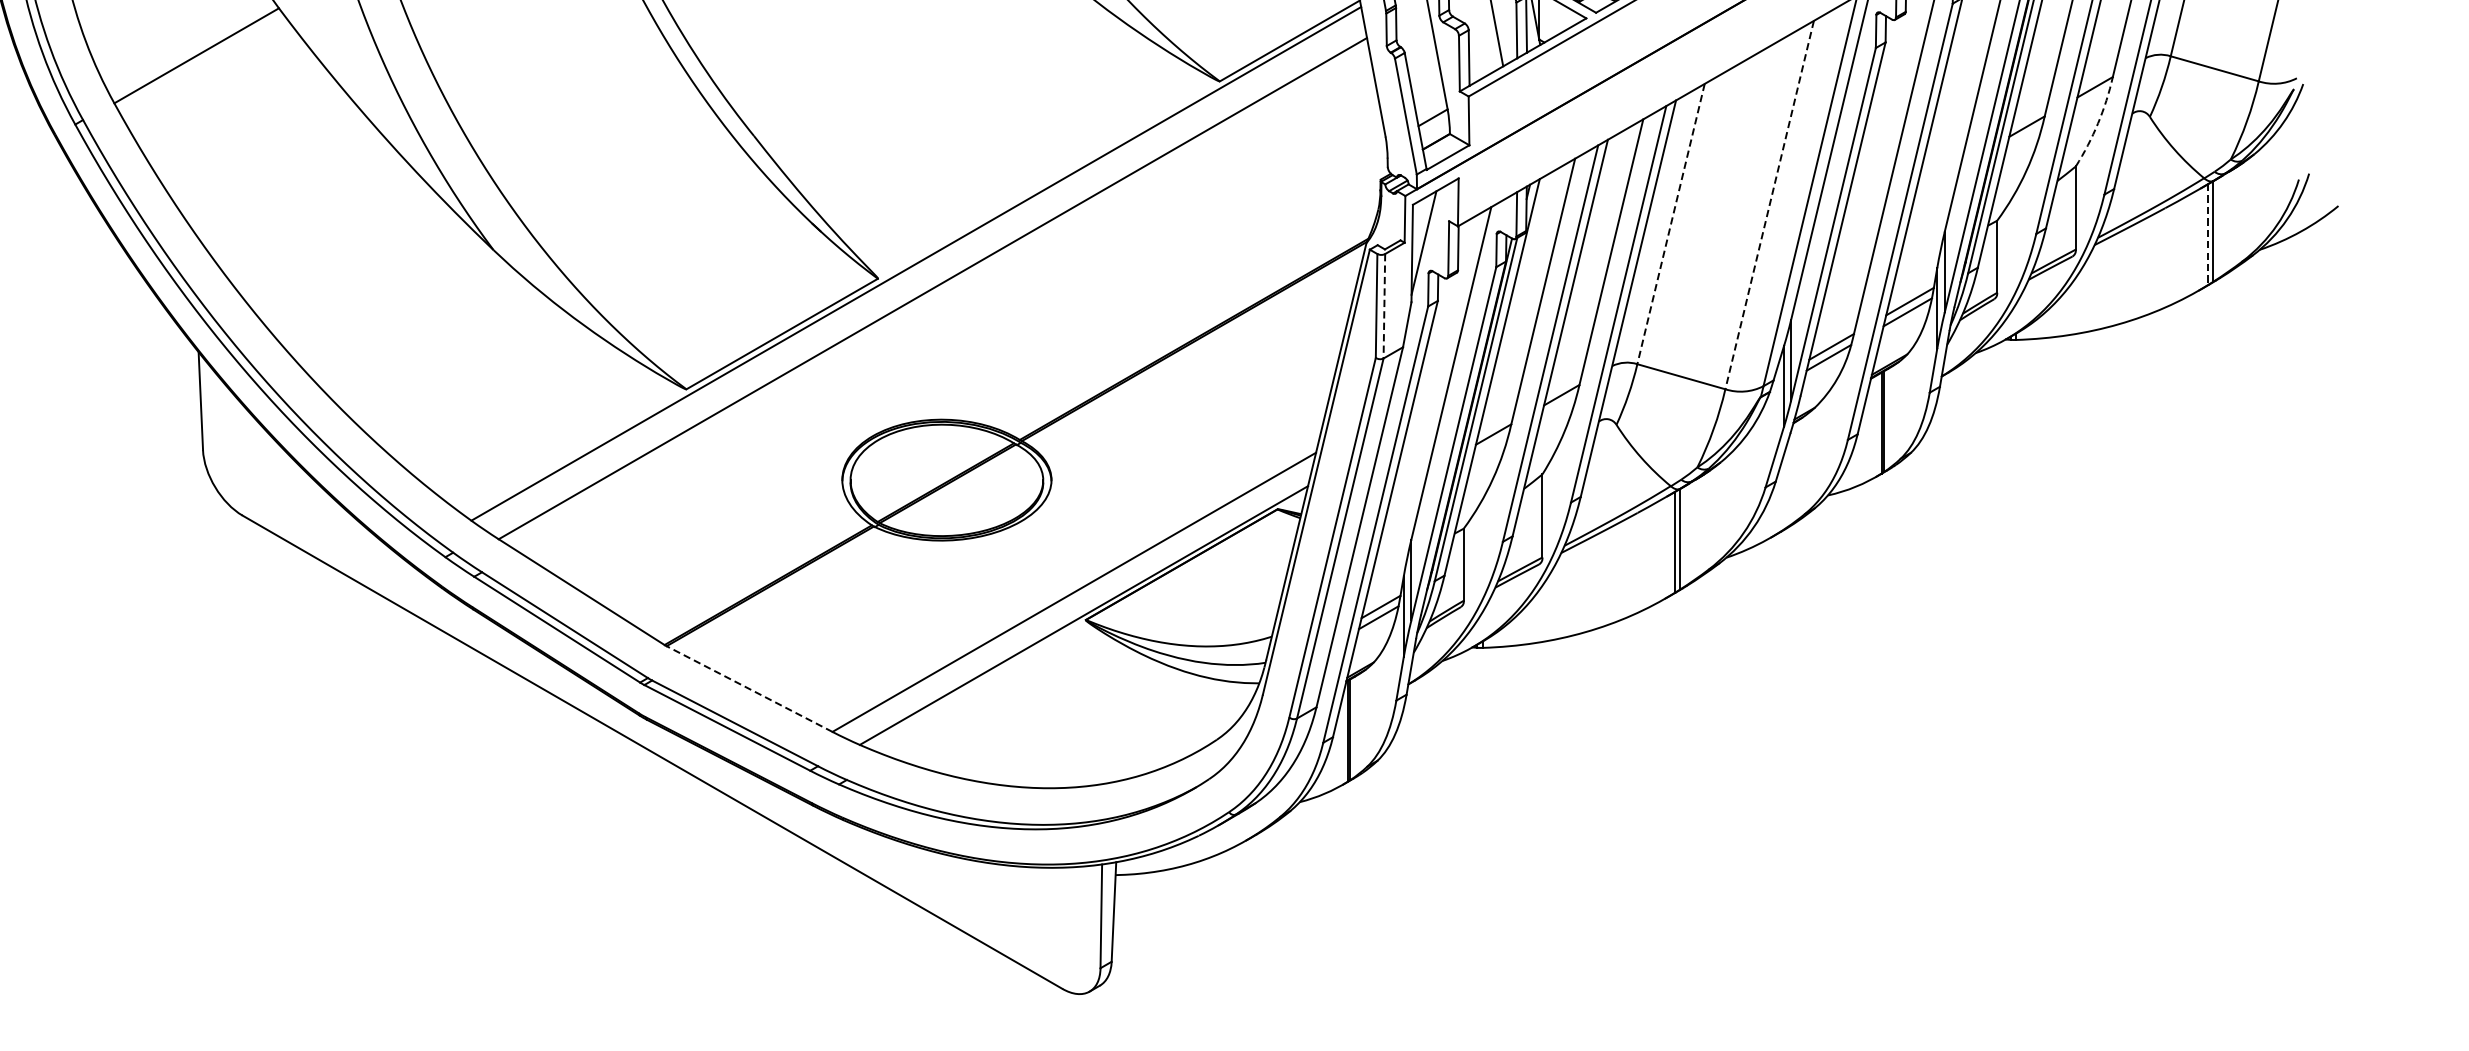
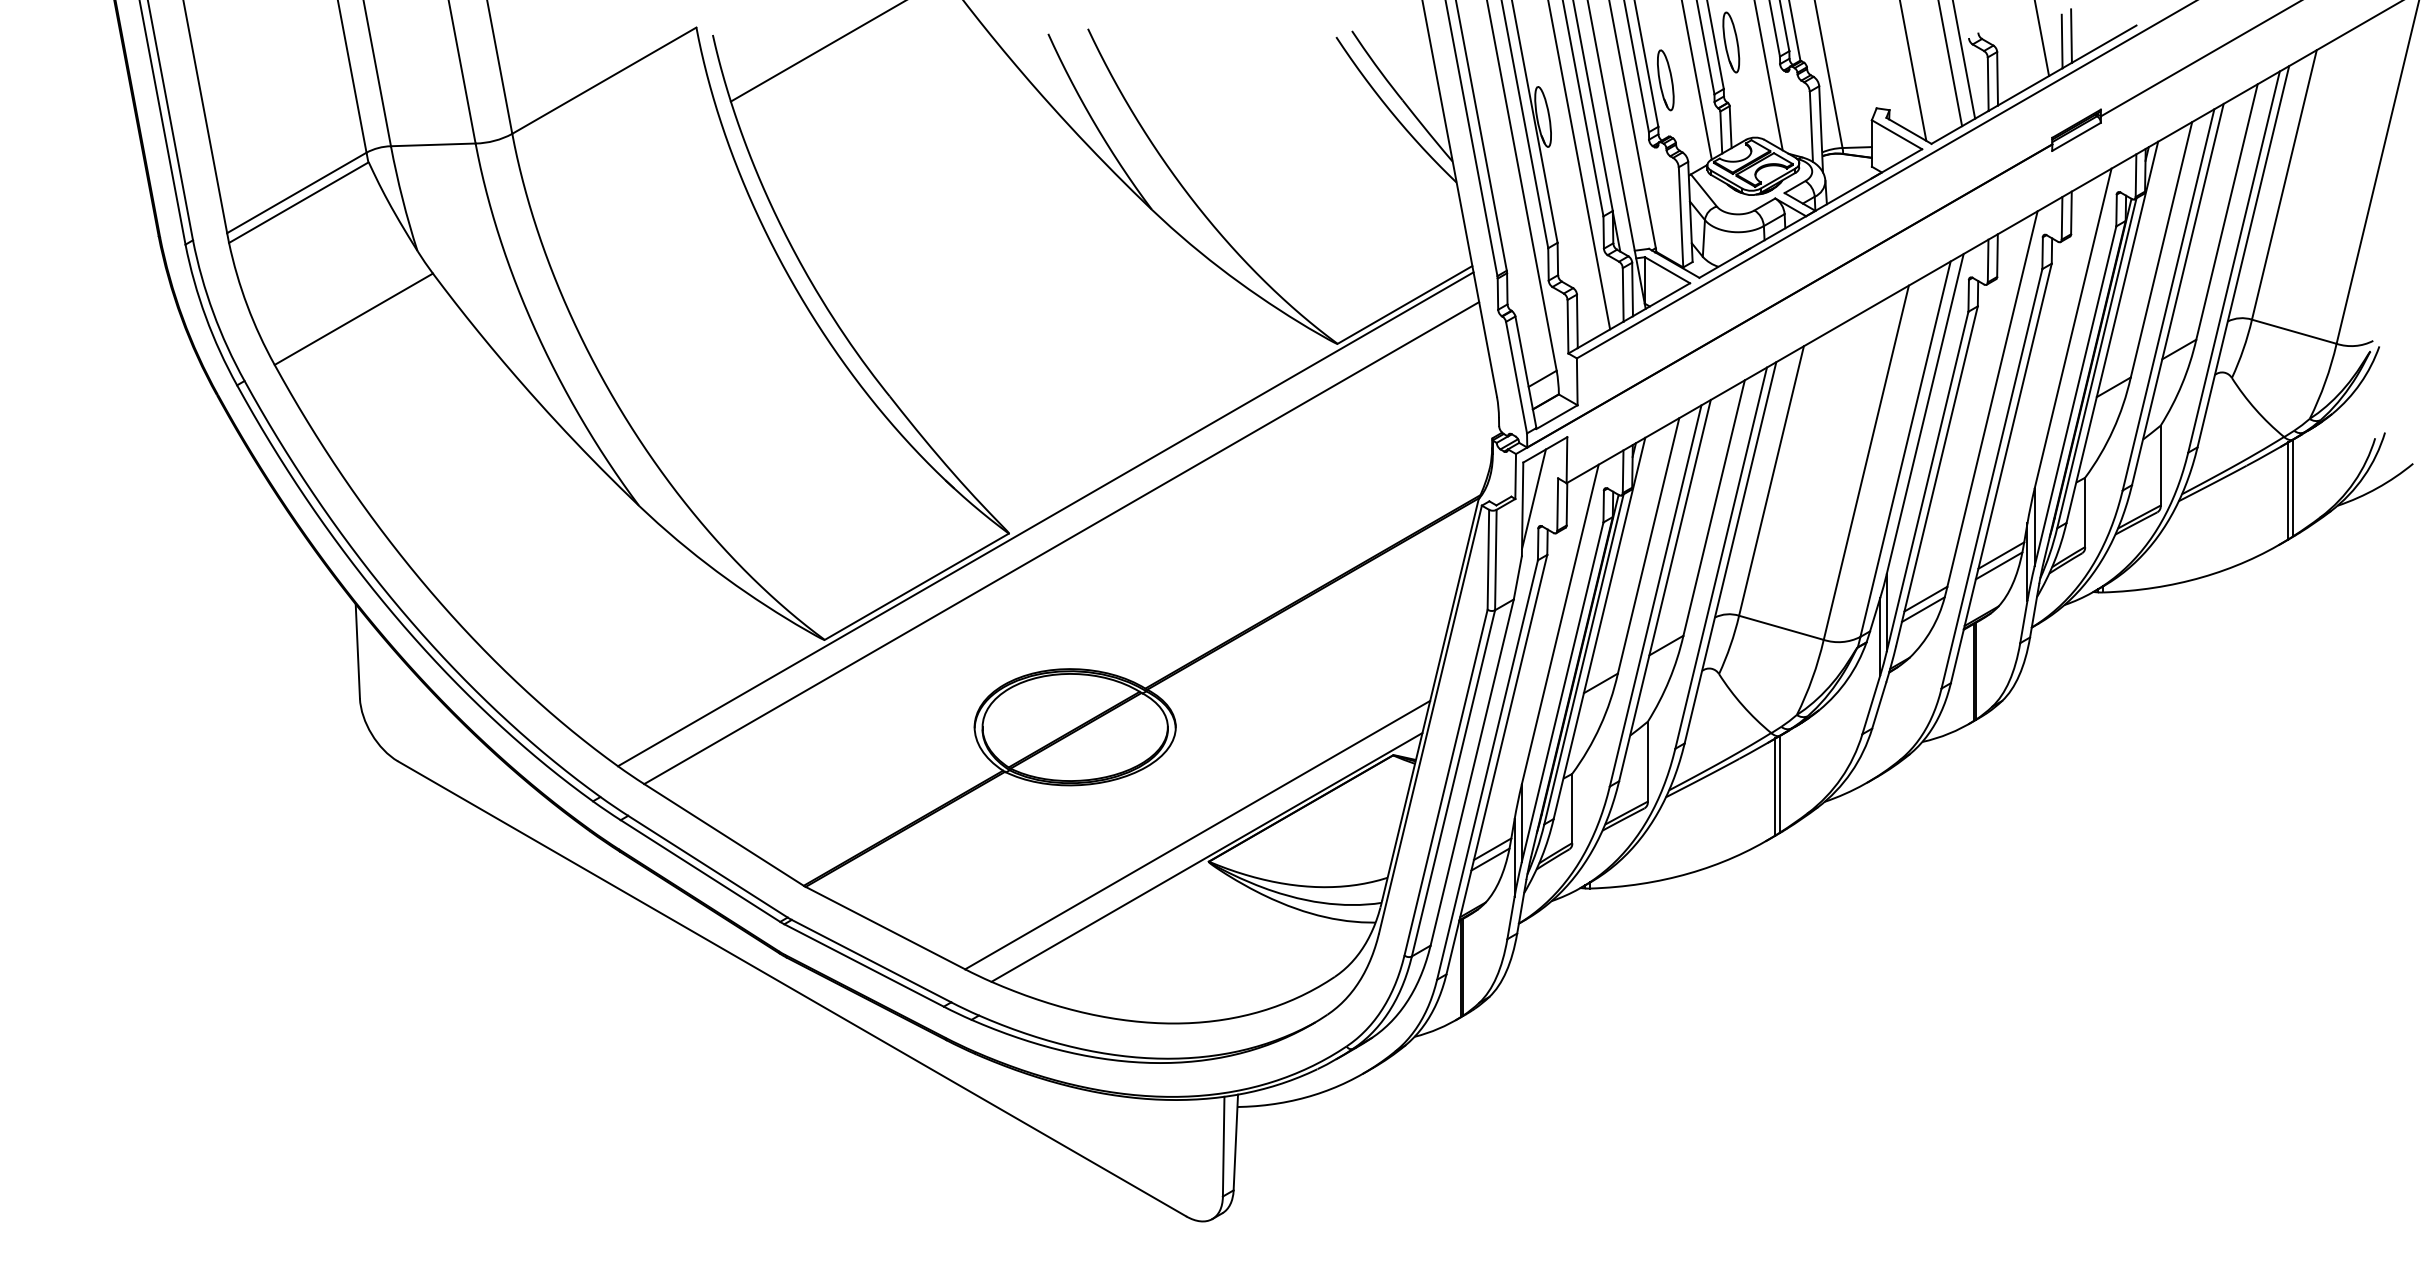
arc: (2098, 123) -> (2182, 384), dashed -> solid
line: (1769, 205) -> (1866, 463), dashed -> solid
line: (1671, 224) -> (1771, 481), dashed -> solid
line: (2208, 233) -> (2288, 490), dashed -> solid
line: (1384, 306) -> (1495, 560), dashed -> solid
line: (749, 689) -> (885, 928), dashed -> solid

